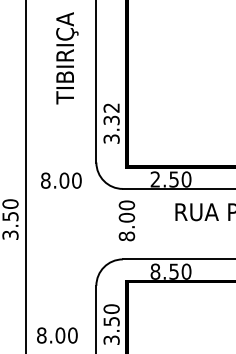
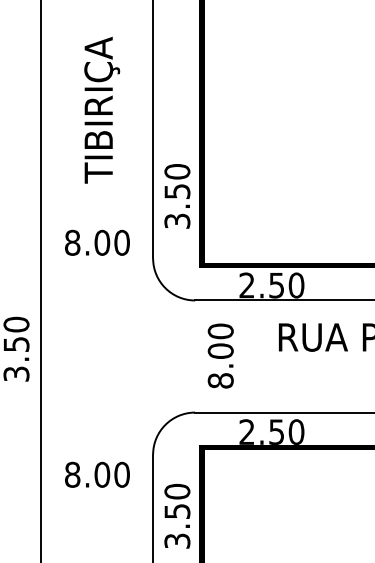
text: (67, 58) -> (102, 110), moved
text: (111, 113) -> (177, 180), 3.32 -> 3.50
text: (61, 180) -> (97, 242), moved
text: (126, 220) -> (220, 355), moved
text: (155, 271) -> (247, 431), 8.50 -> 2.50
text: (57, 335) -> (97, 474), moved

